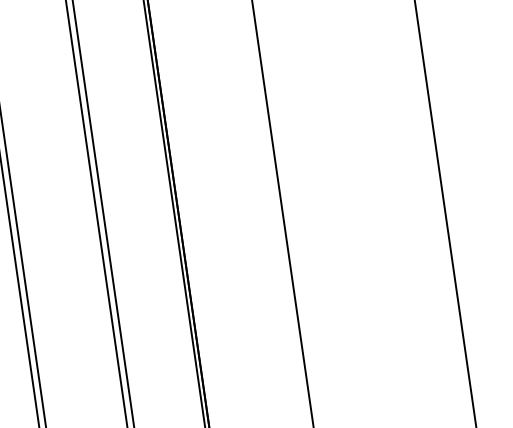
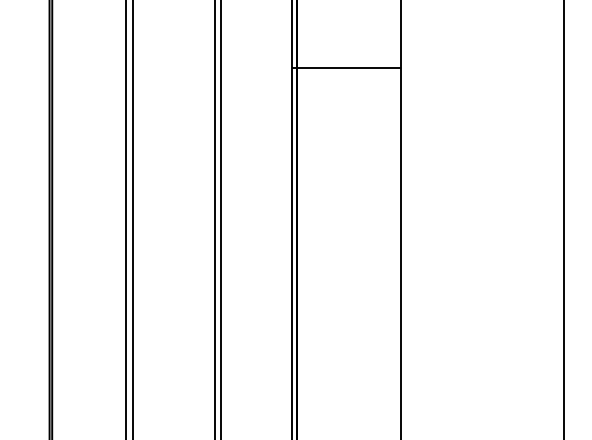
line: (206, 59) -> (346, 68), added

